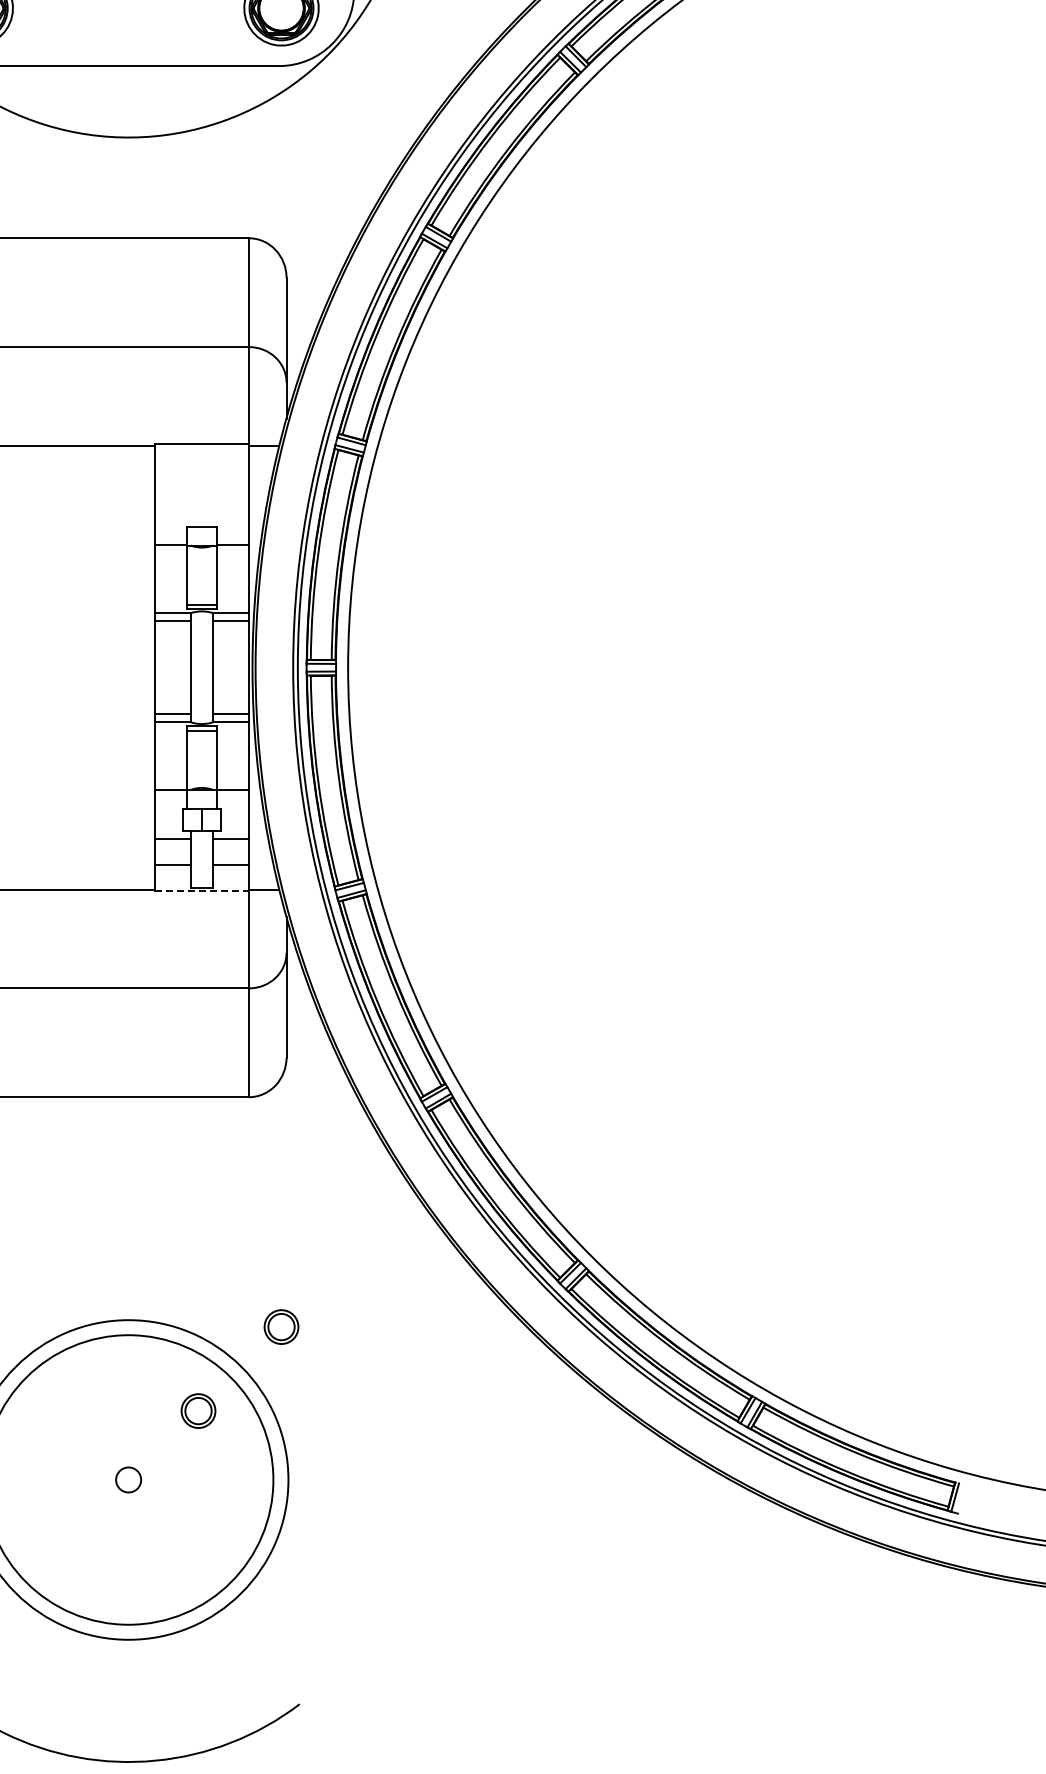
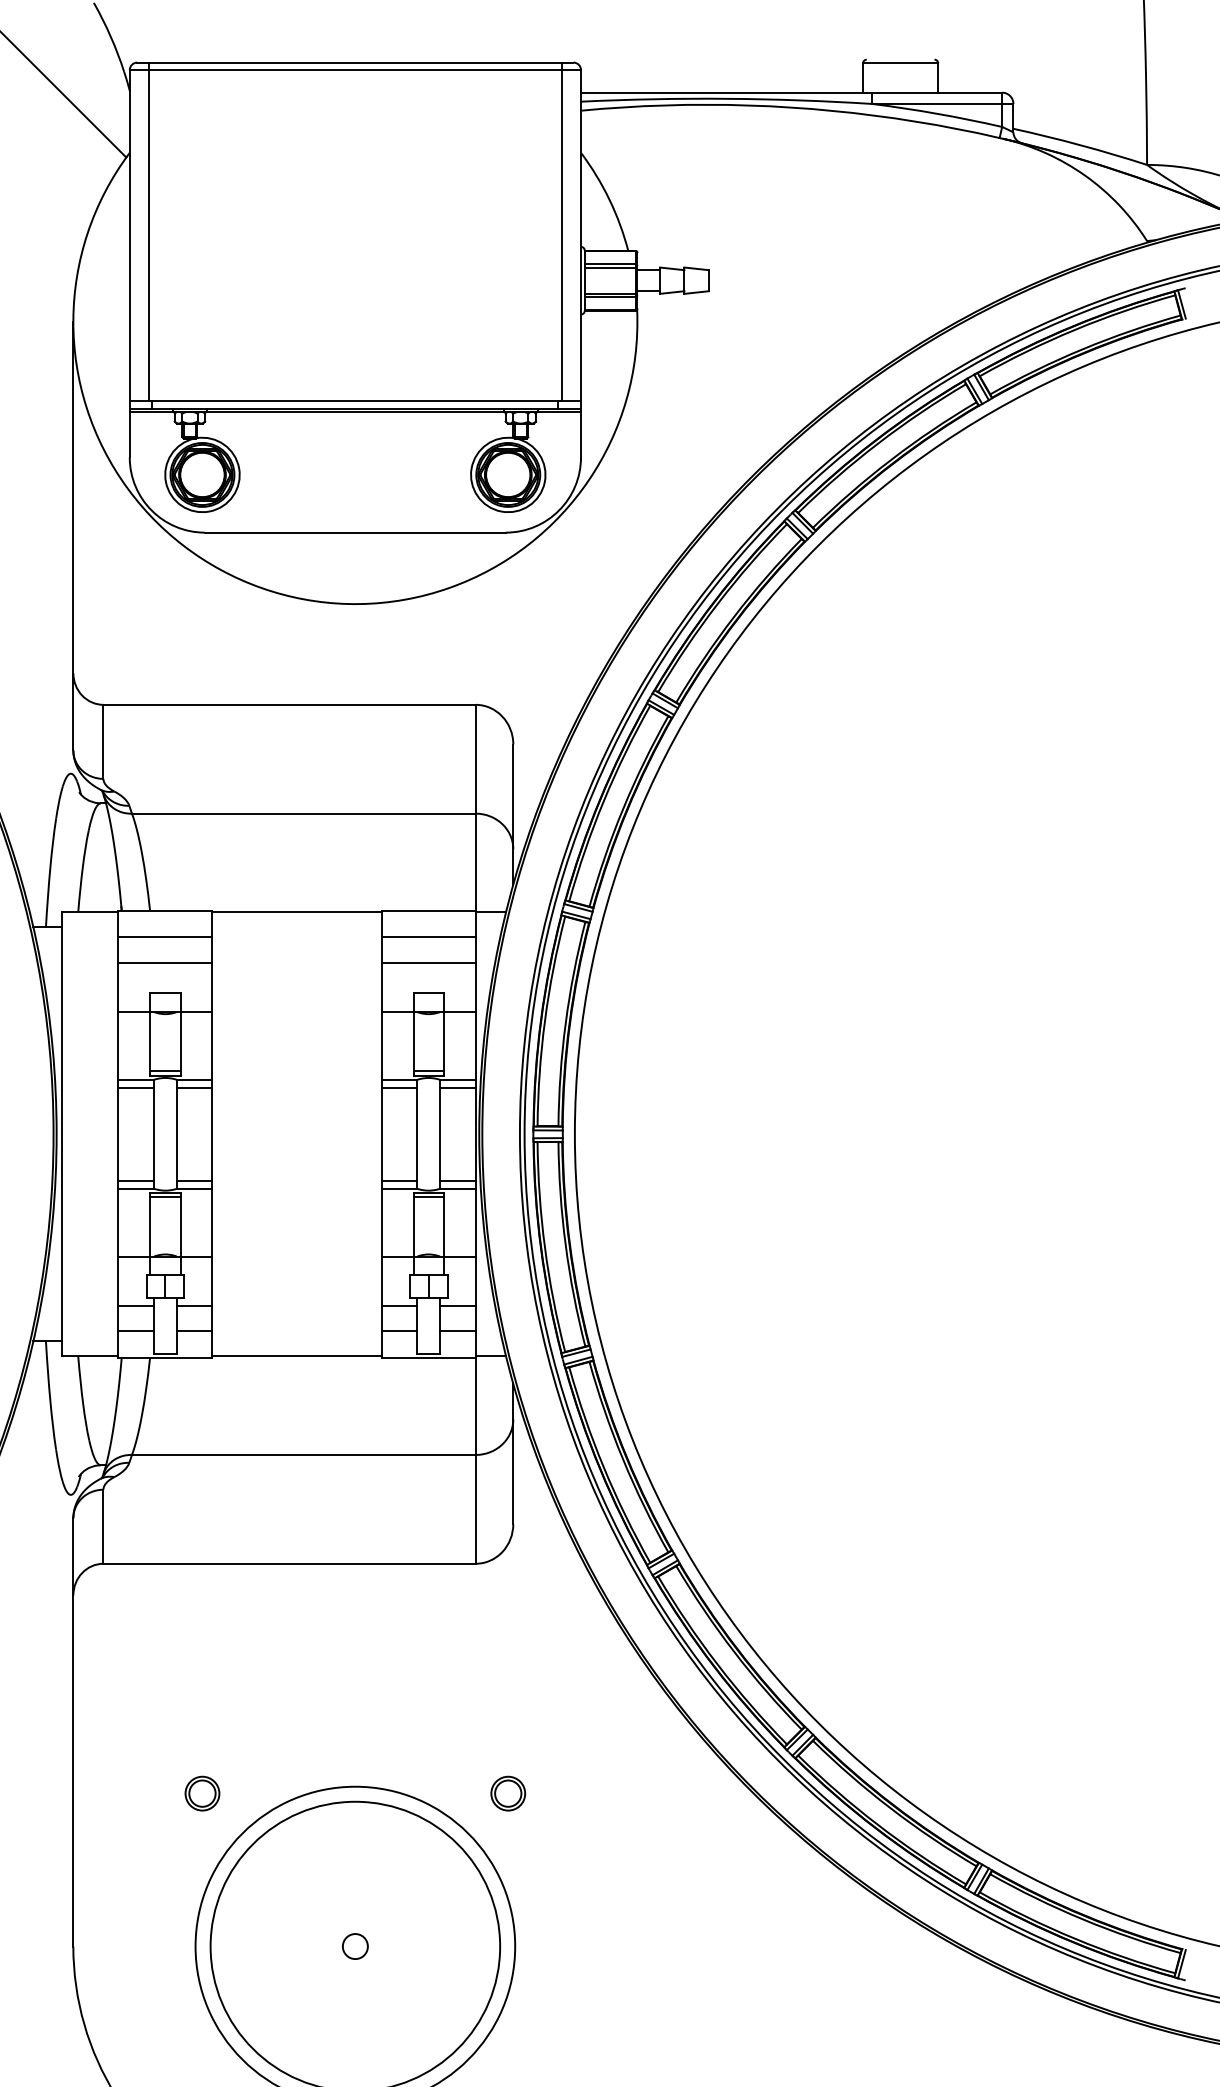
line: (201, 470) -> (428, 937), added
line: (201, 495) -> (428, 962), added
line: (202, 891) -> (429, 1358), dashed -> solid
part: (198, 1410) -> (425, 1877), removed

